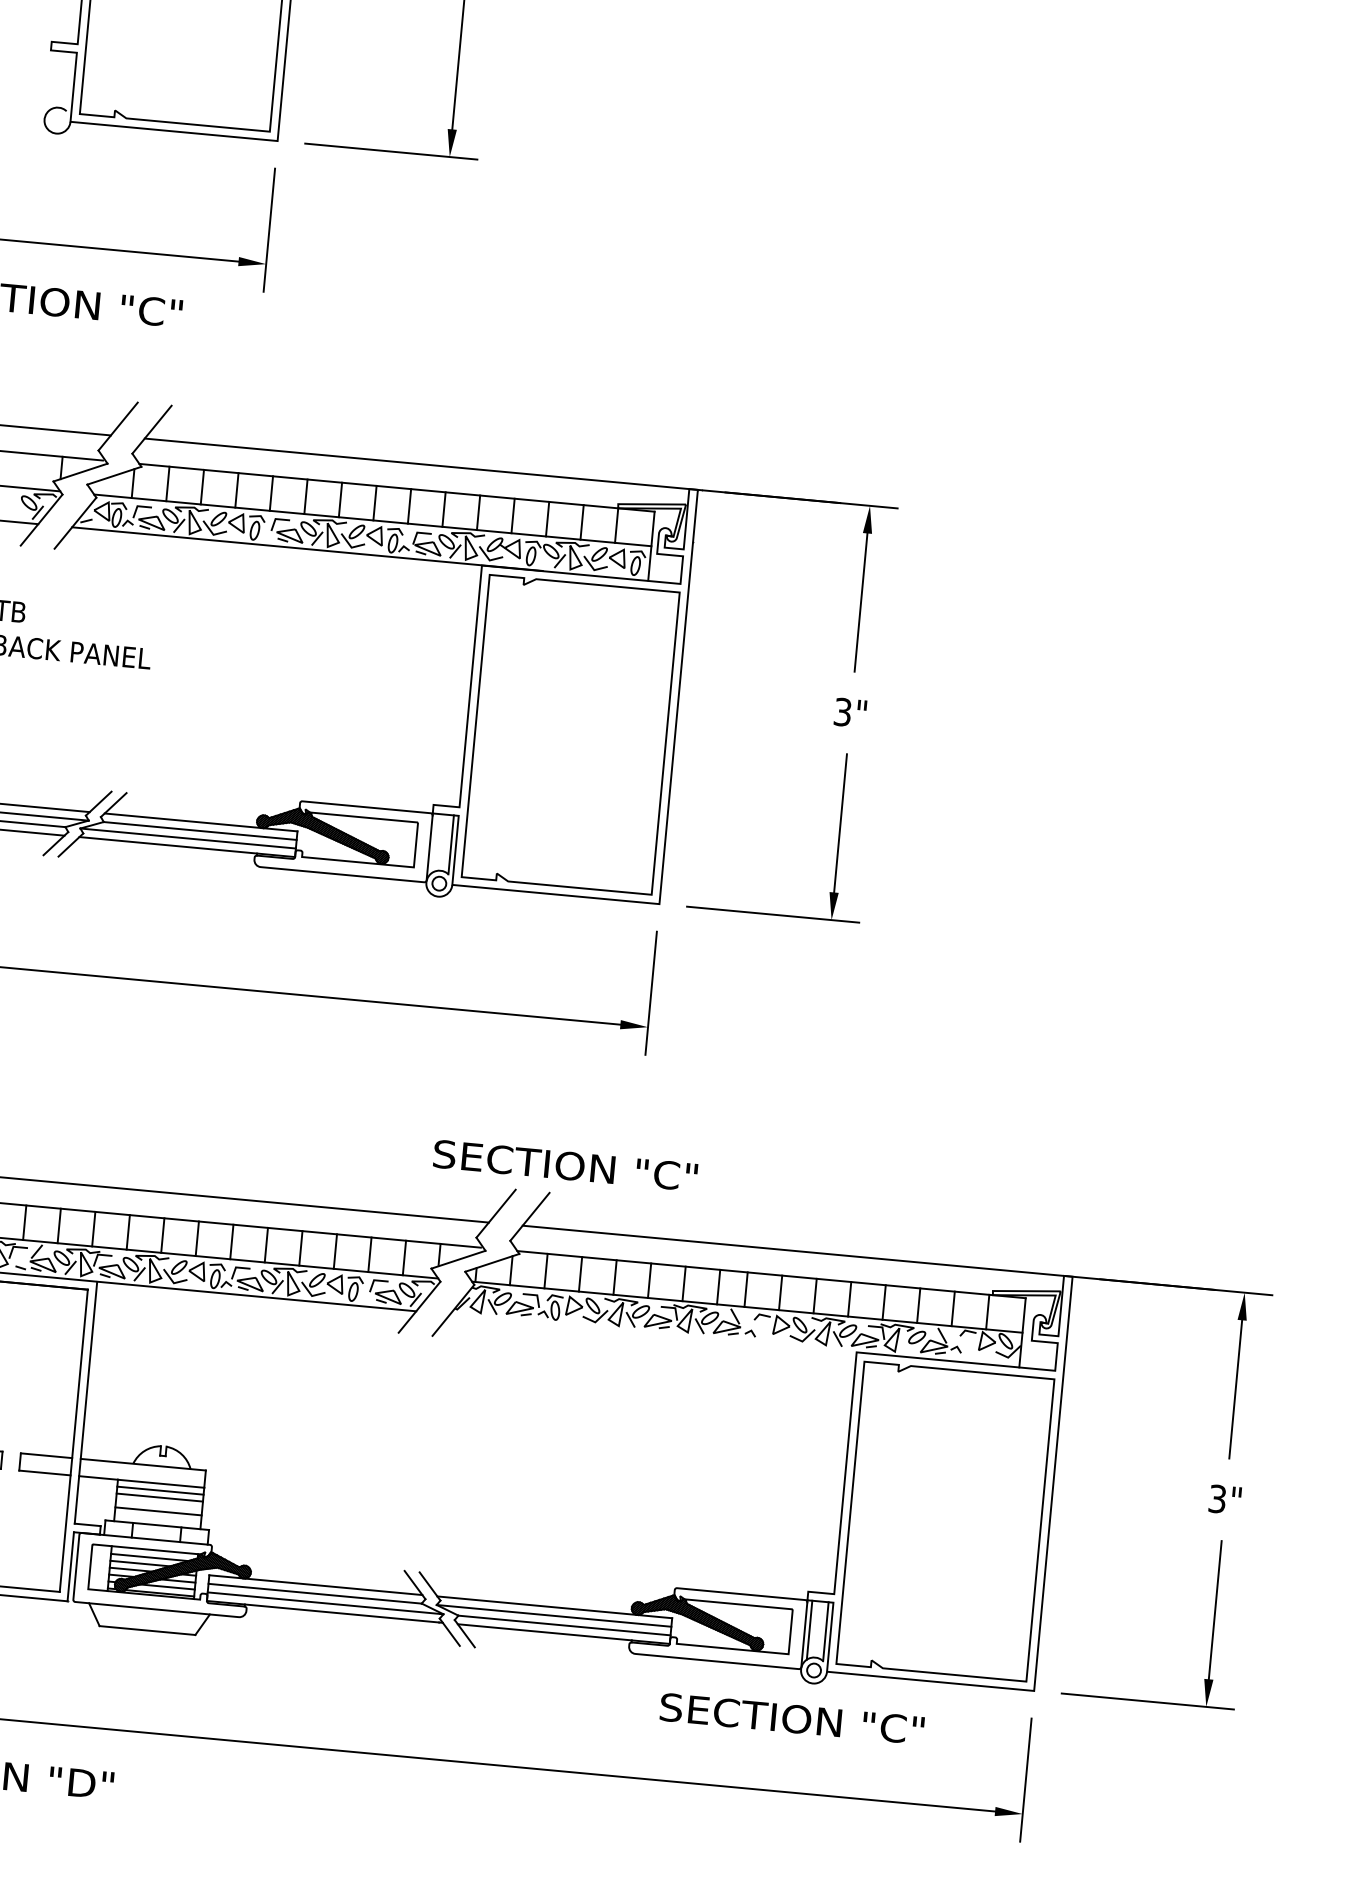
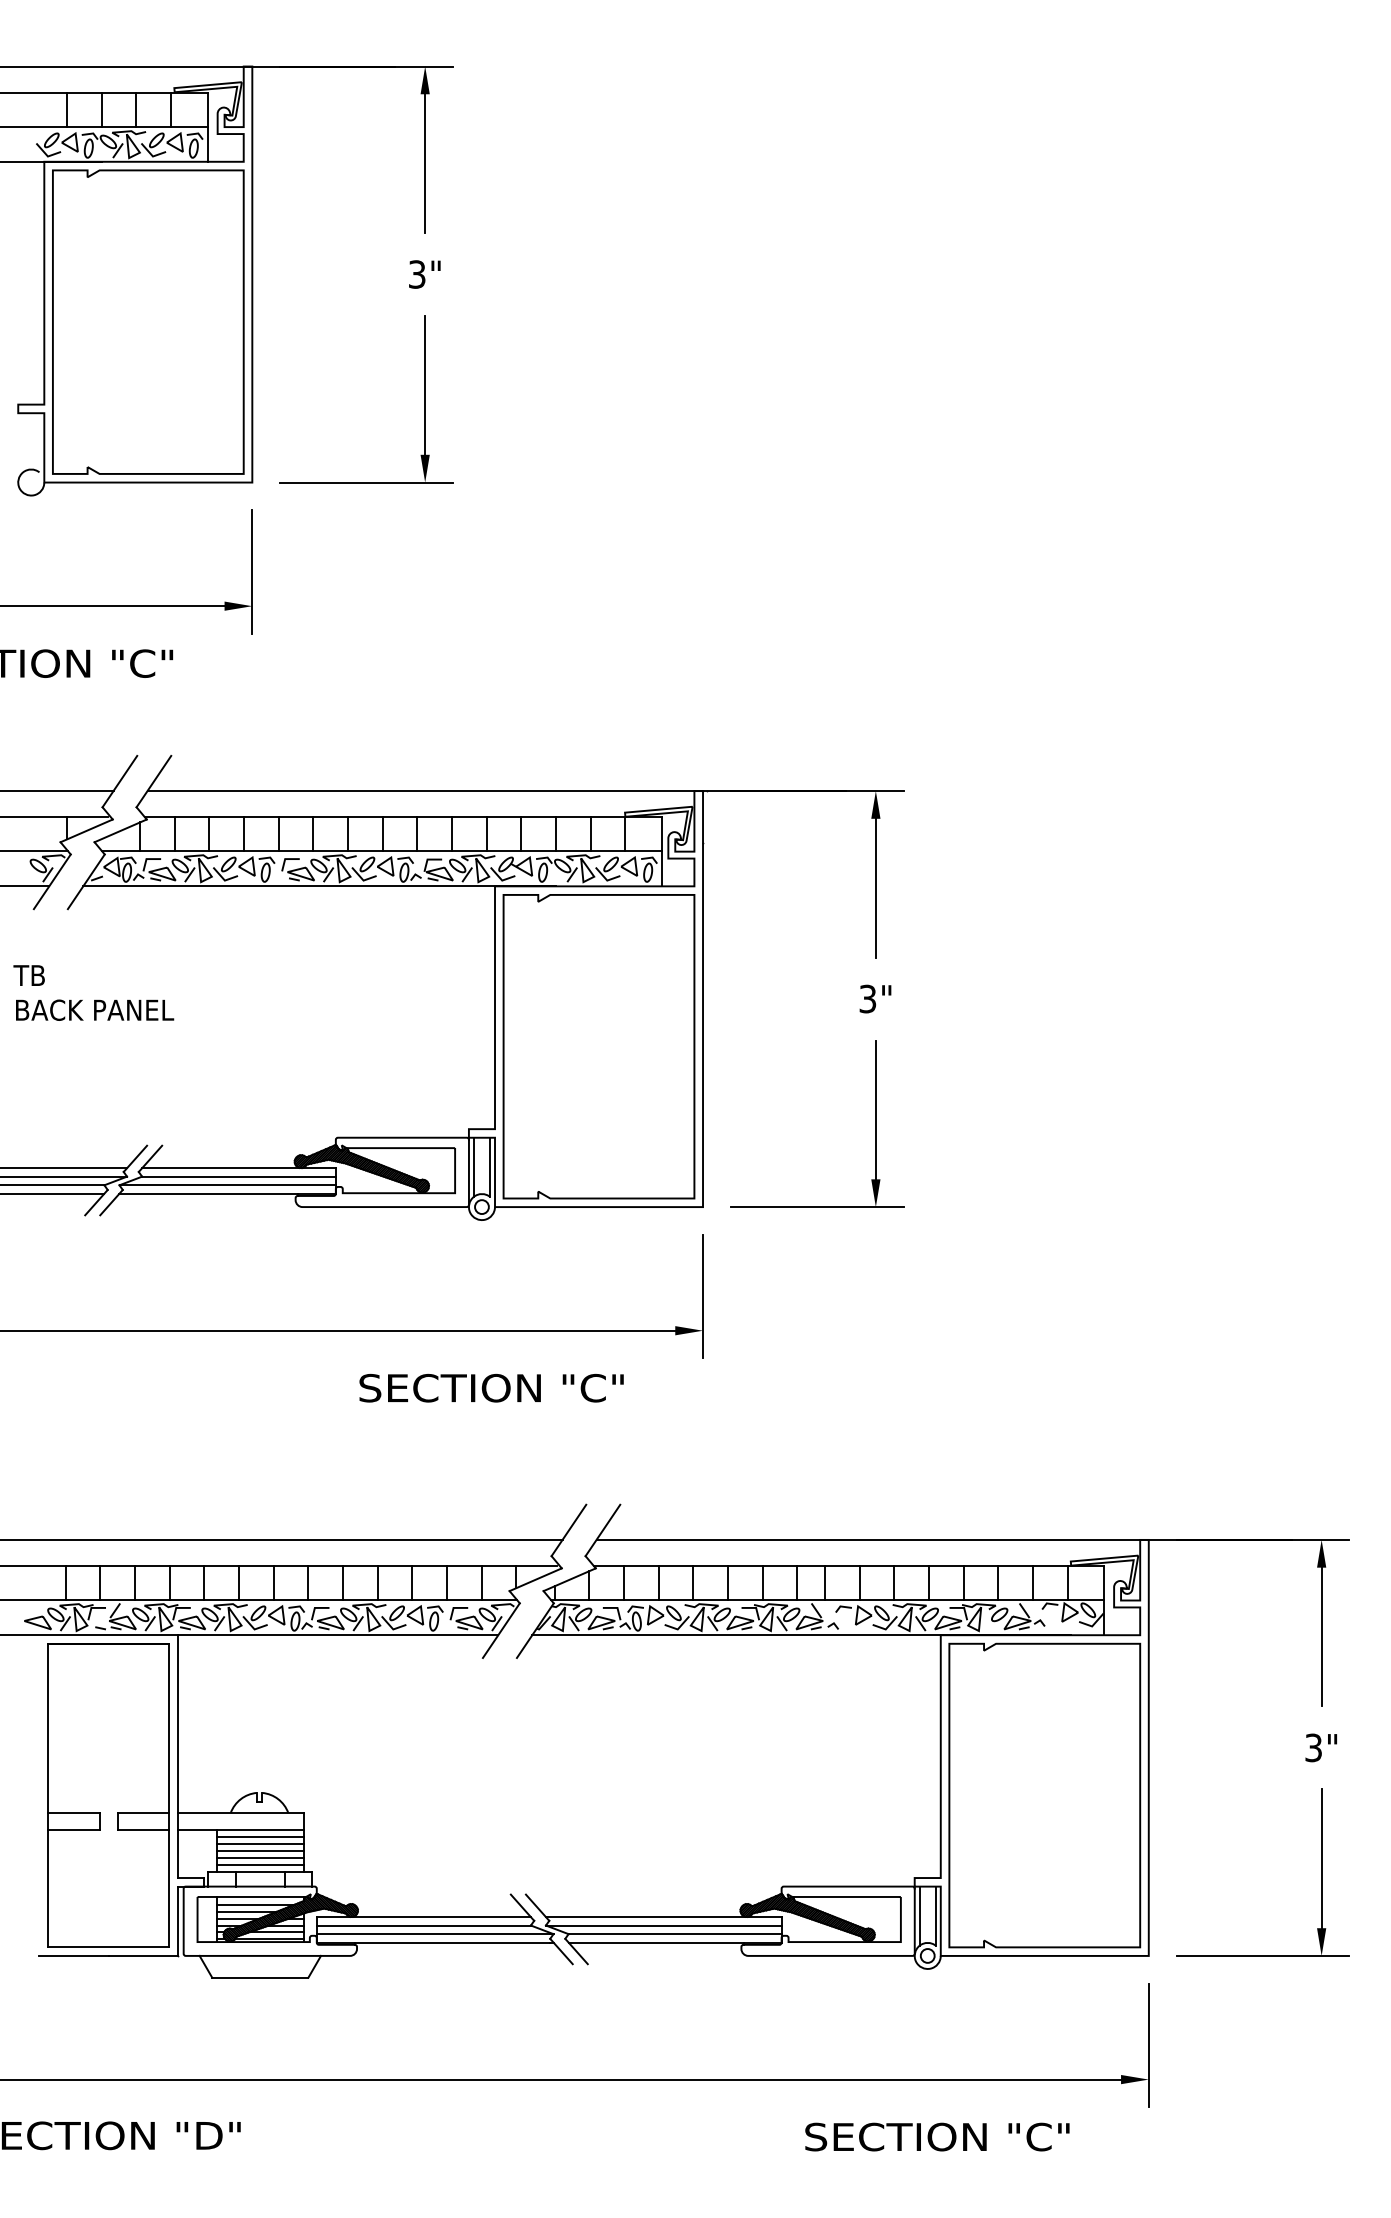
line: (434, 842) -> (473, 1166), added
text: (565, 1165) -> (491, 1388), moved
line: (717, 1339) -> (801, 1635), added
line: (159, 1504) -> (260, 1851), added
line: (158, 1517) -> (260, 1864), added
text: (792, 1718) -> (937, 2136), moved

